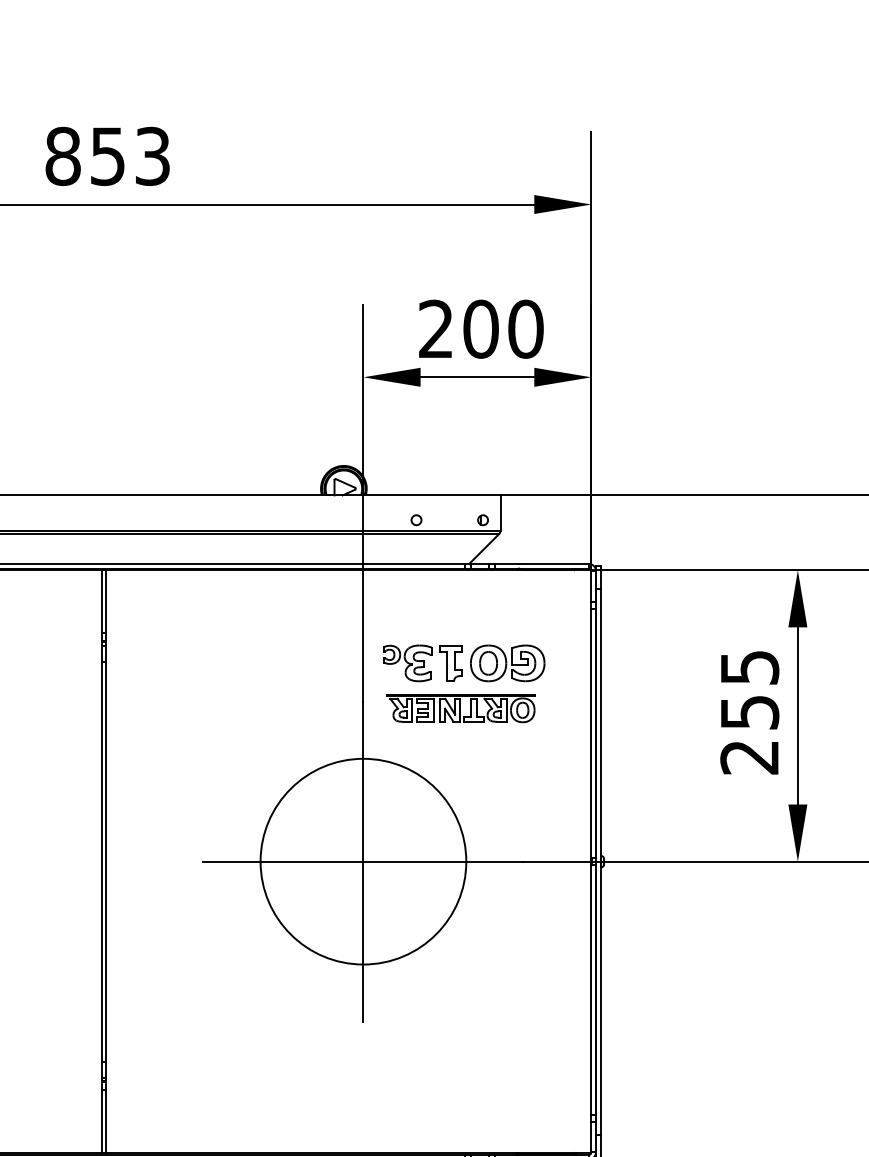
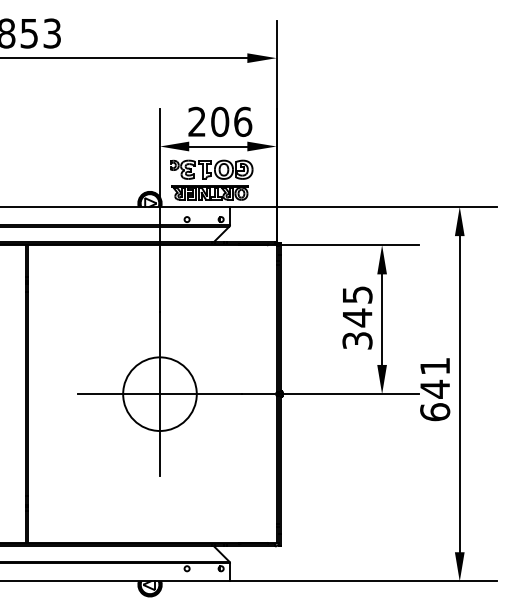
text: (526, 328) -> (243, 121), 200 -> 206
part: (464, 682) -> (211, 179), moved
text: (749, 733) -> (357, 328), 255 -> 345
circle: (362, 860) -> (159, 393), size x0.7

